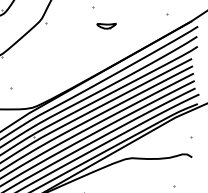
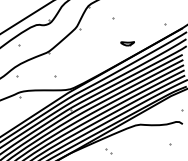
part: (106, 25) -> (127, 43), moved

